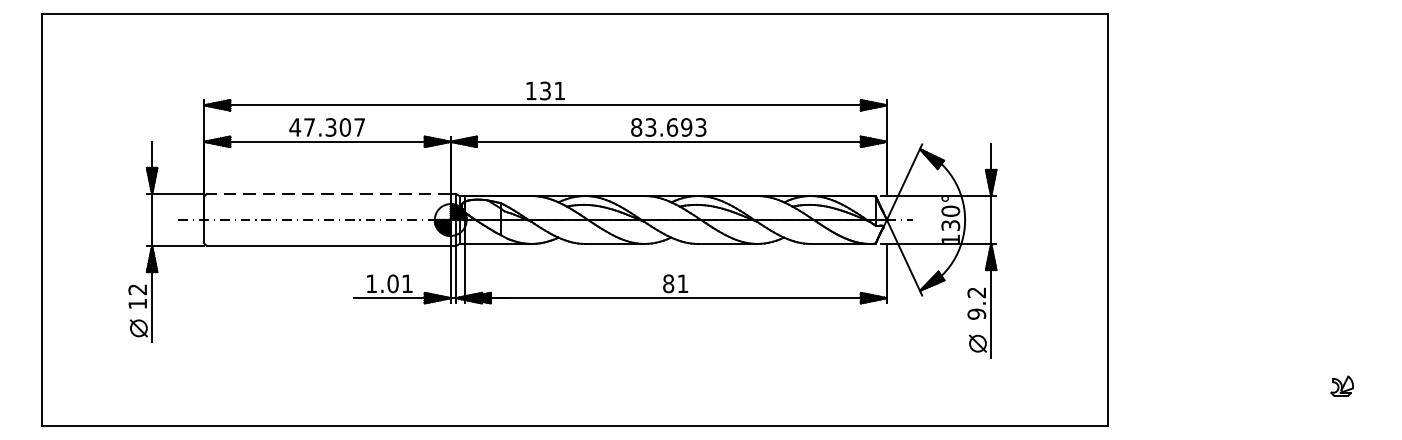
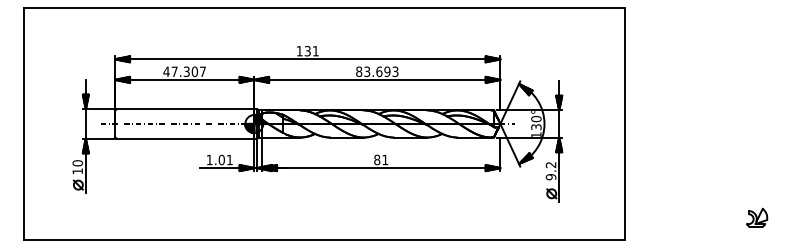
line: (328, 194) -> (185, 109), dashed -> solid
text: (137, 290) -> (77, 163), 12 -> 10
part: (1342, 385) -> (757, 217), size x1.67

